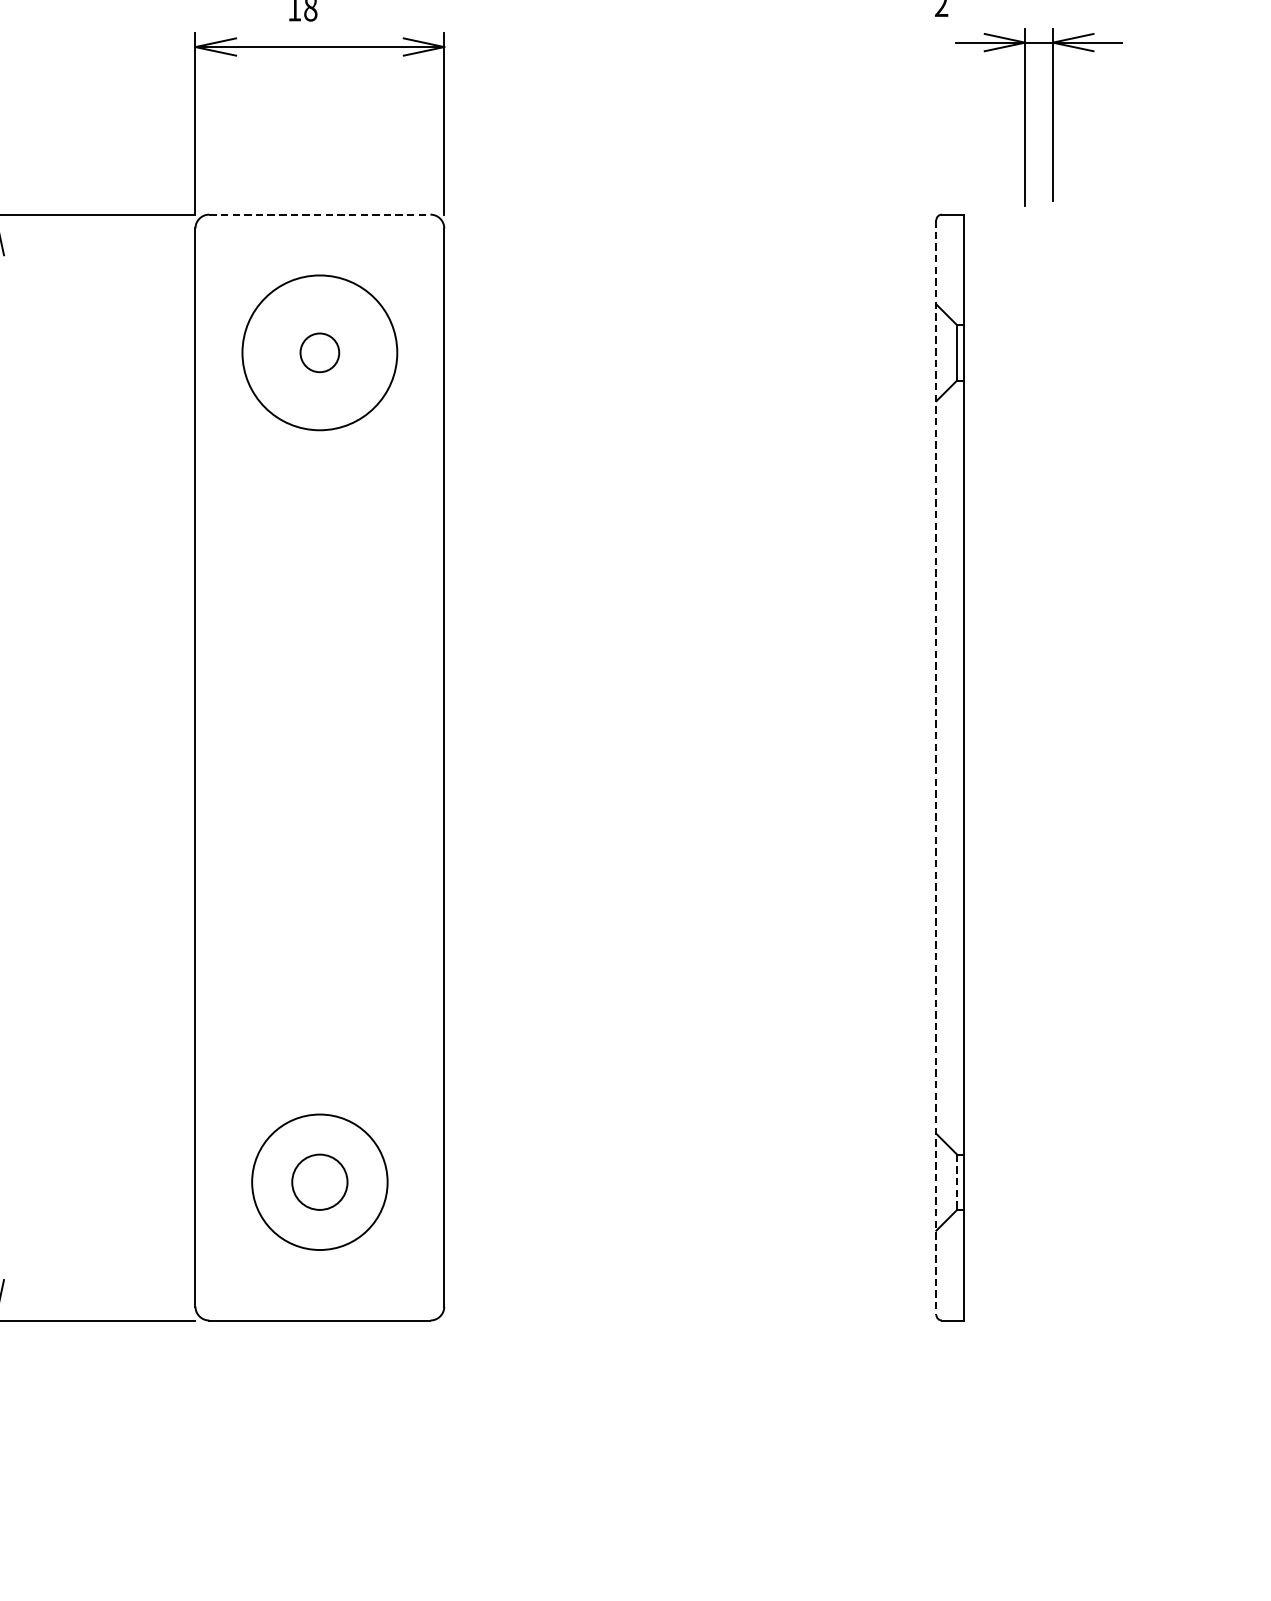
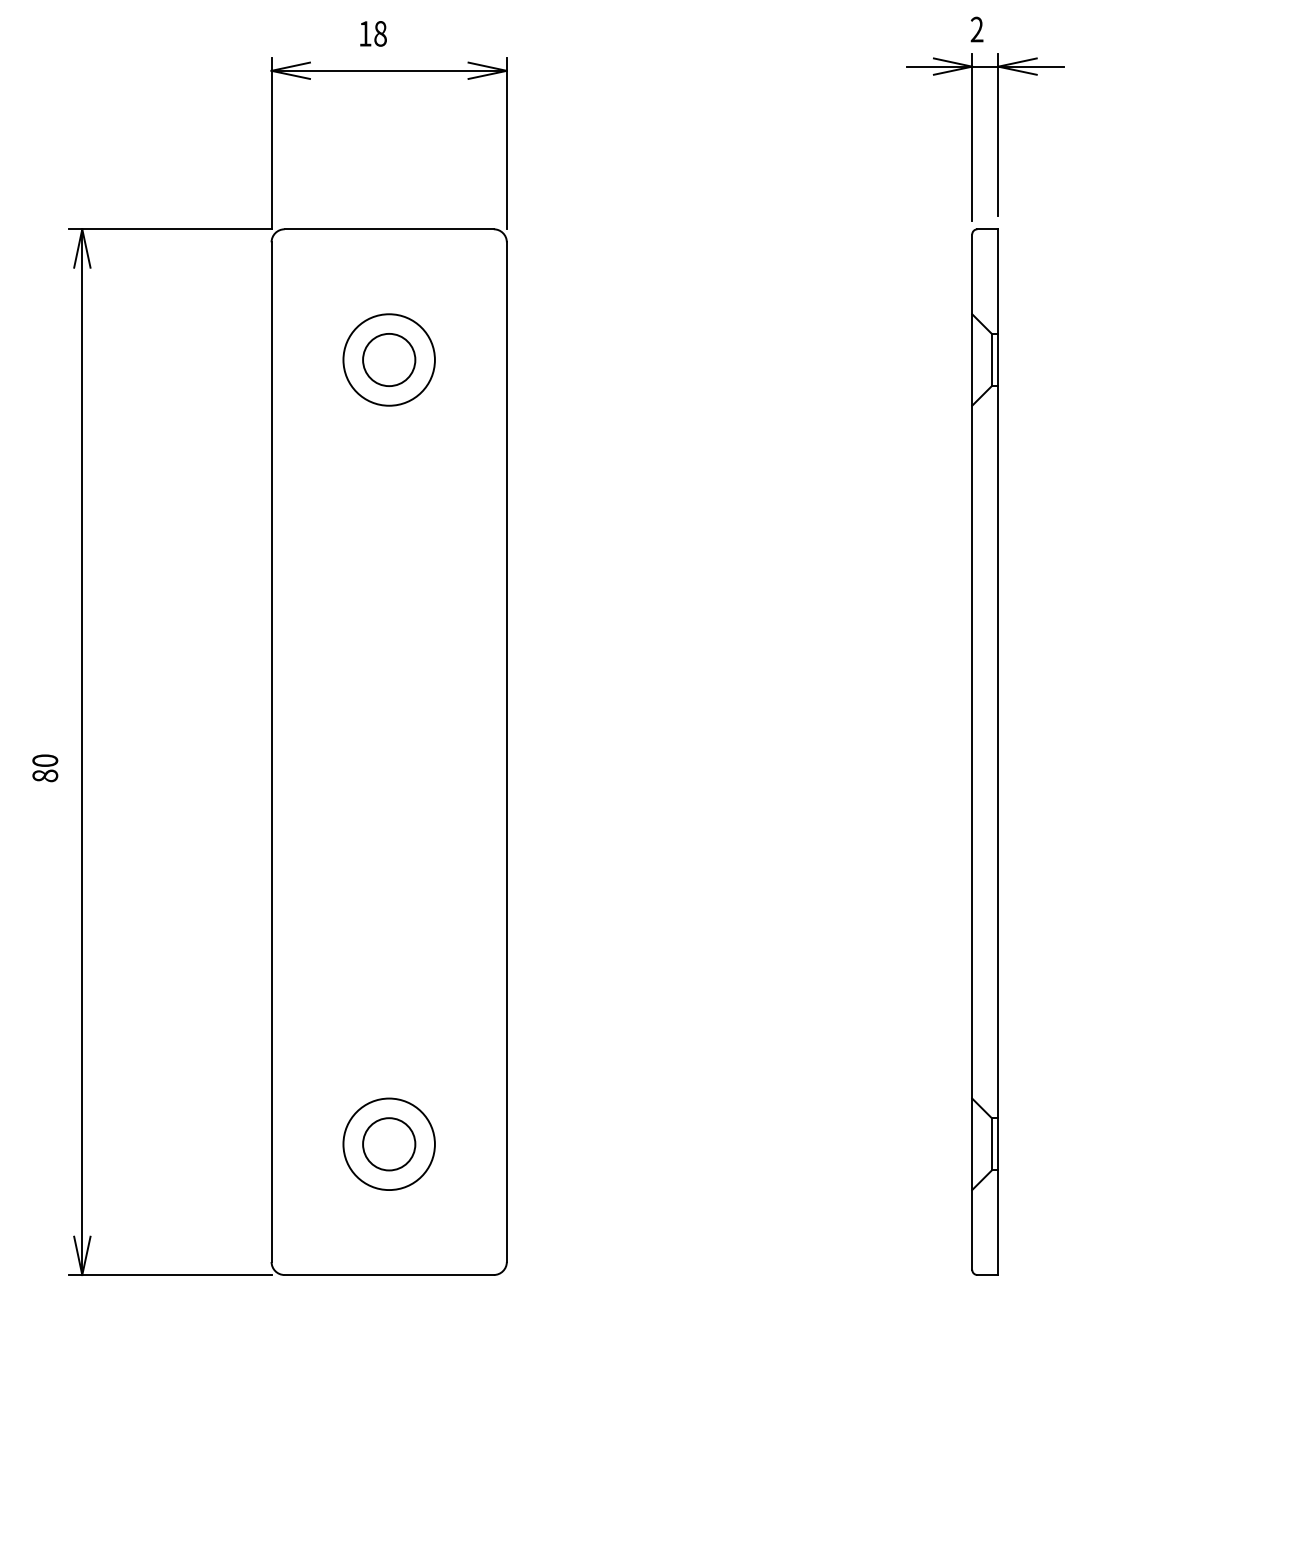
part: (1051, 117) -> (997, 137), moved
line: (320, 214) -> (389, 229), dashed -> solid
circle: (319, 352) -> (388, 359), size x0.62
circle: (320, 352) -> (389, 359), size x1.43
line: (936, 767) -> (972, 752), dashed -> solid
circle: (319, 1182) -> (388, 1144), size x0.71
line: (956, 1182) -> (991, 1144), dashed -> solid

